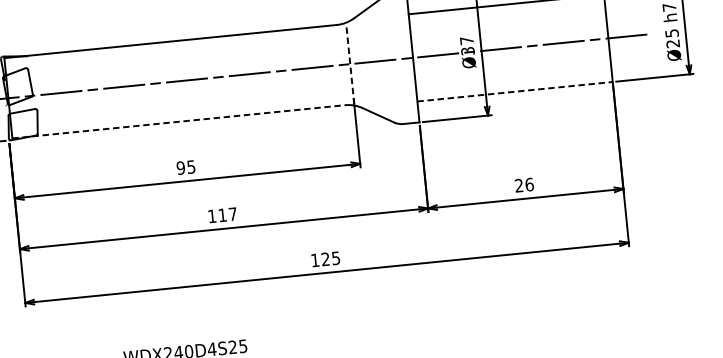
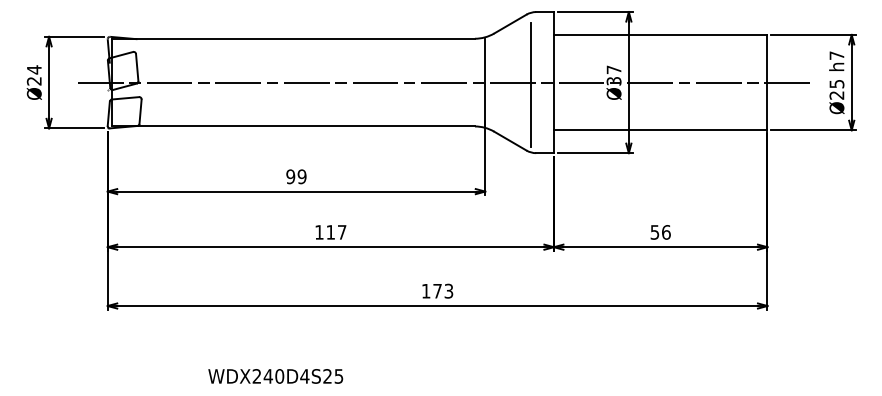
line: (392, 61) -> (531, 84), added
line: (350, 64) -> (485, 82), dashed -> solid
line: (514, 91) -> (660, 130), dashed -> solid
line: (178, 121) -> (293, 126), dashed -> solid
text: (190, 166) -> (301, 176), 95 -> 99
text: (518, 185) -> (654, 232), 26 -> 56
text: (331, 258) -> (443, 290), 125 -> 173

